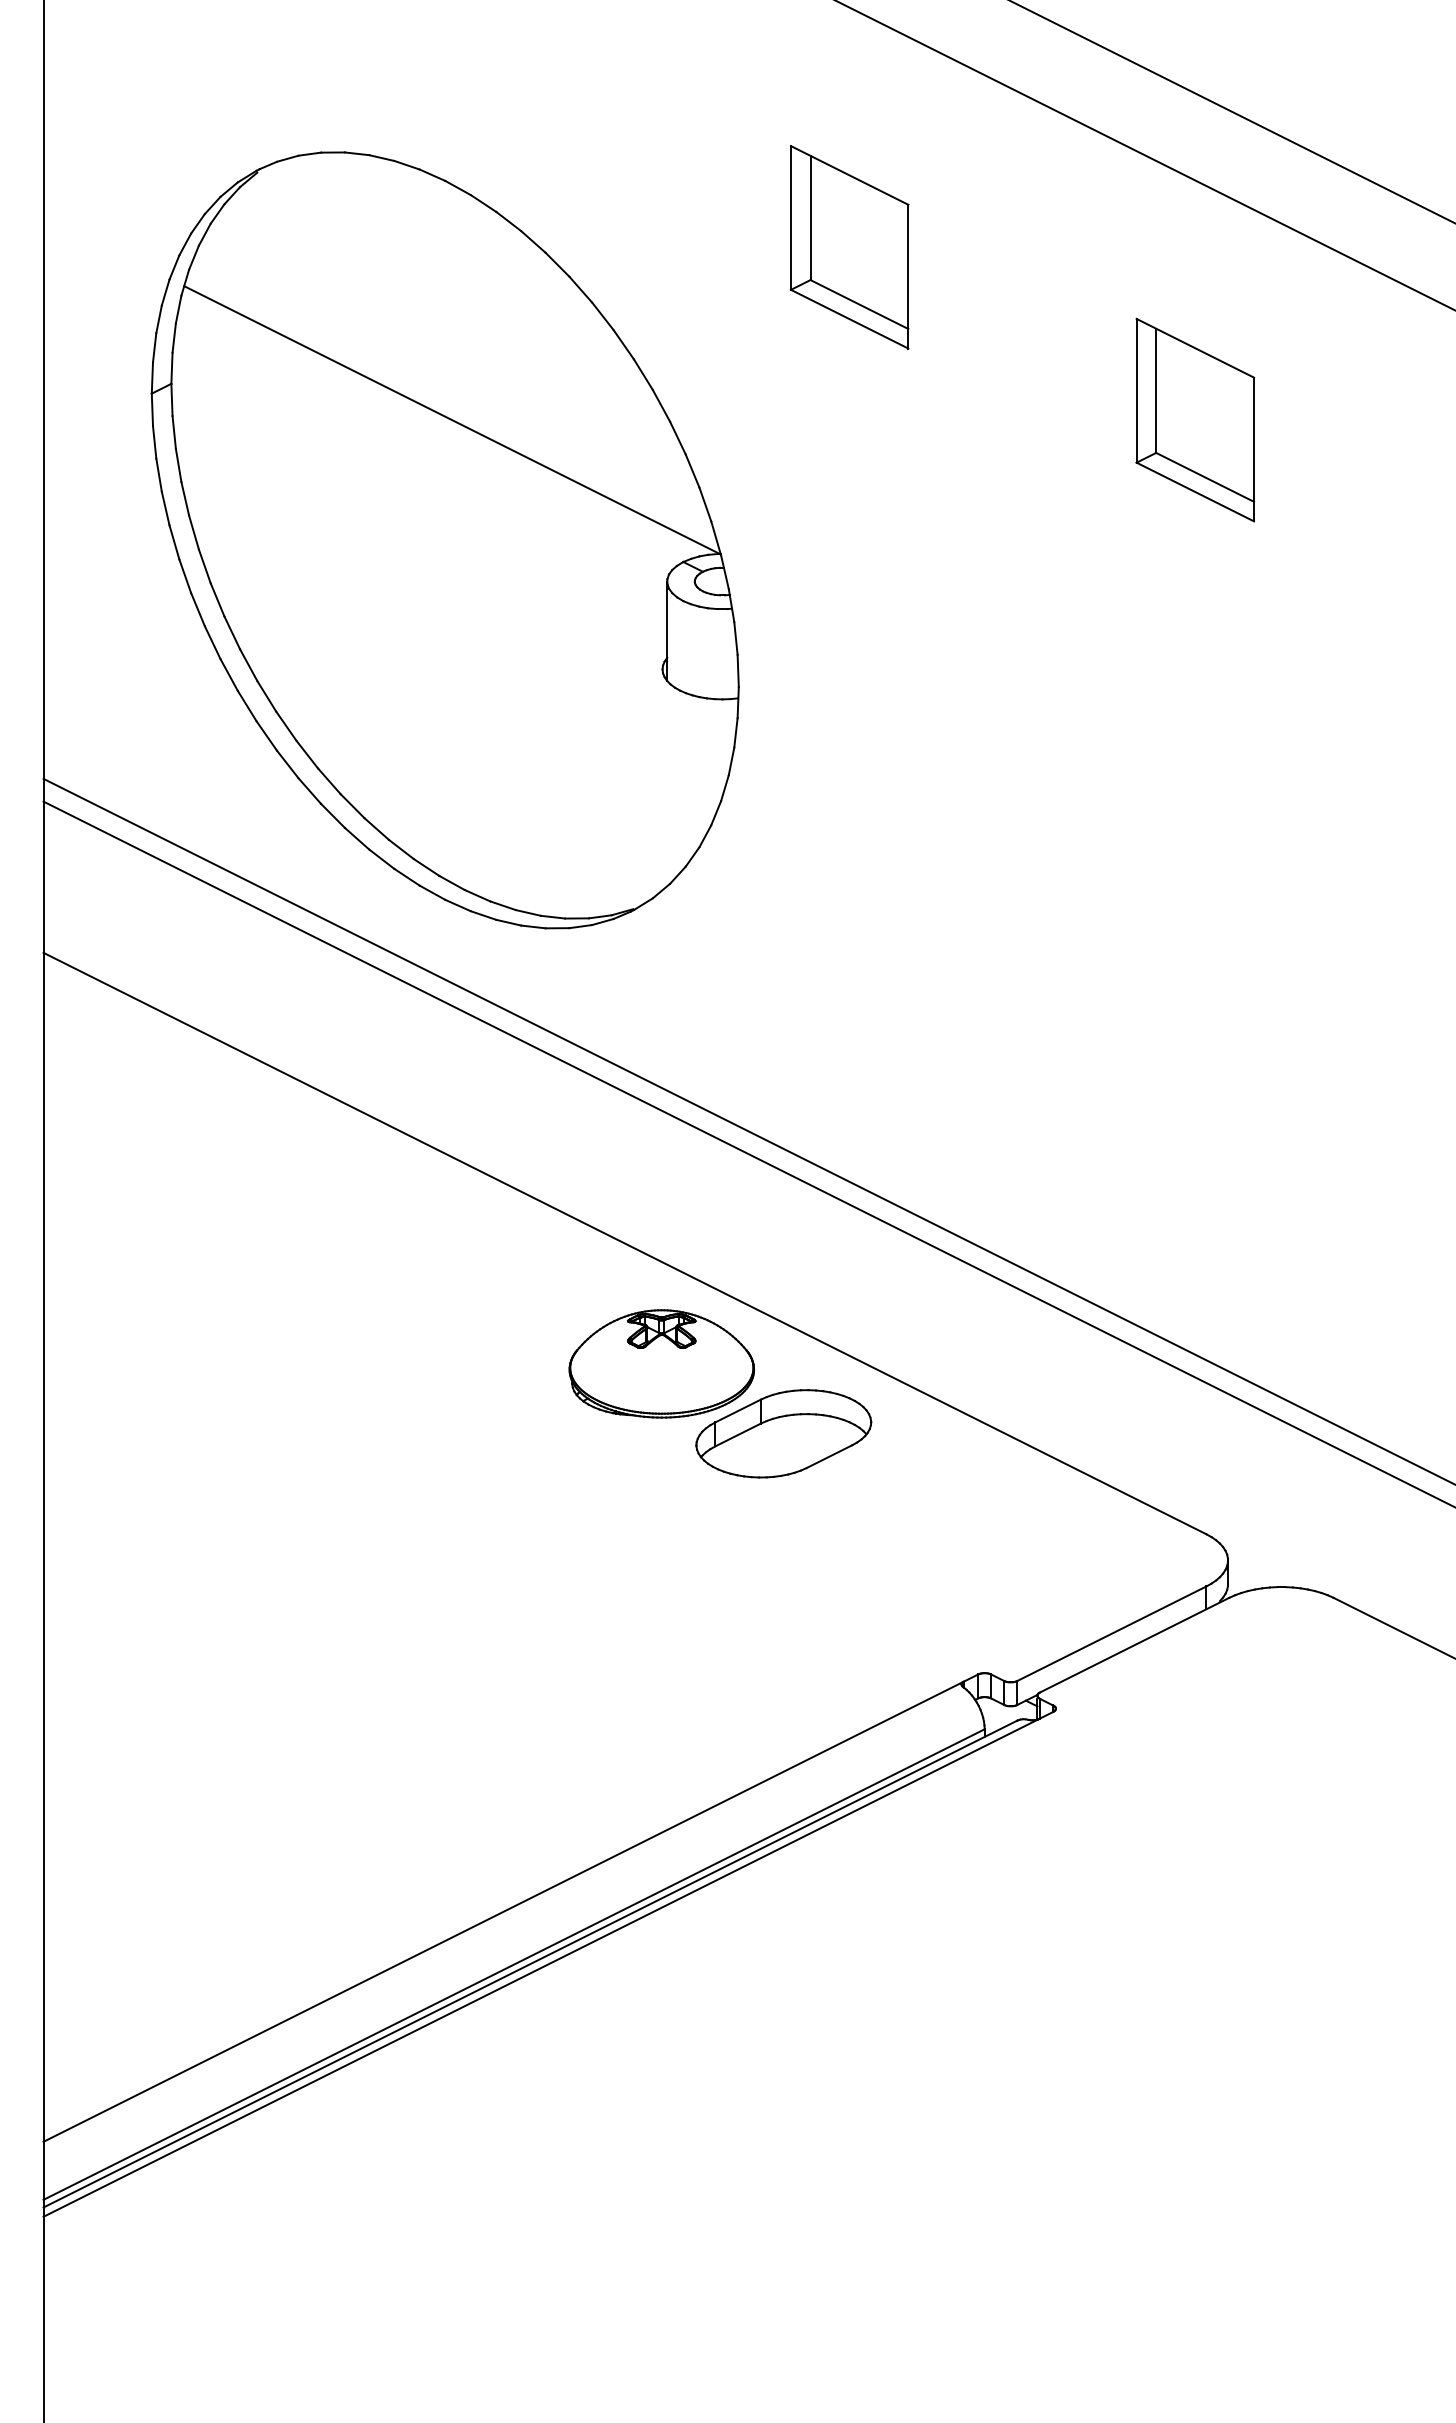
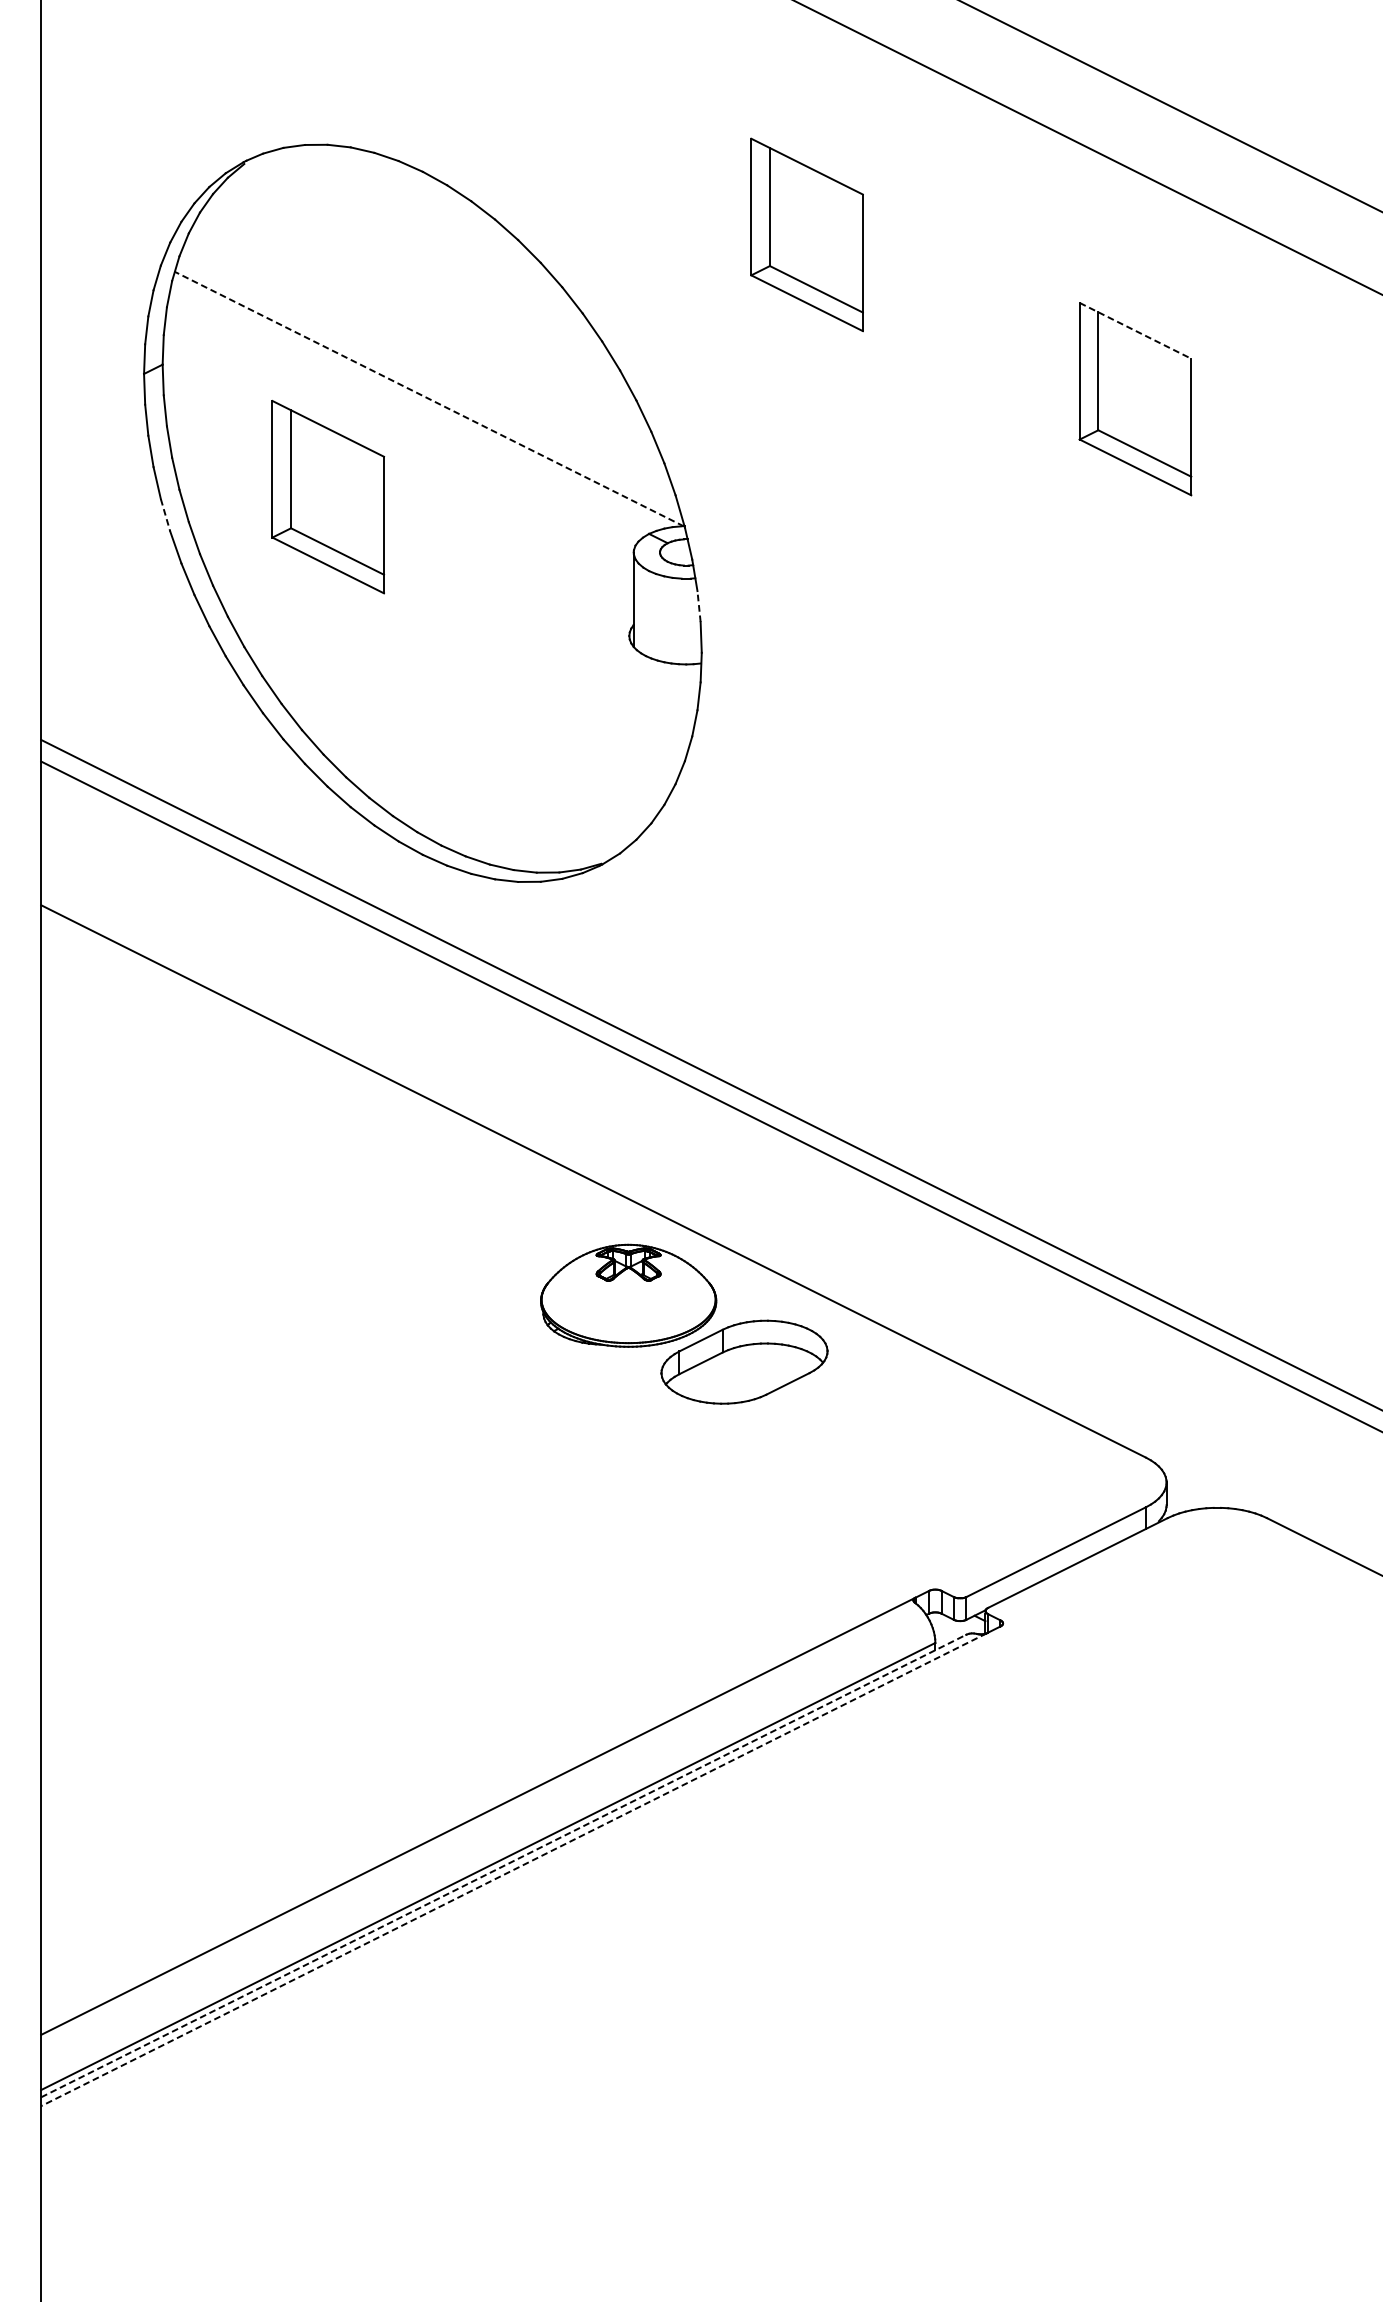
line: (1195, 348) -> (1135, 331), solid -> dashed
line: (451, 419) -> (428, 398), solid -> dashed
part: (345, 523) -> (328, 497), added
line: (174, 542) -> (165, 515), solid -> dashed
line: (735, 638) -> (698, 606), solid -> dashed
line: (530, 1963) -> (503, 1865), solid -> dashed
line: (540, 1968) -> (513, 1870), solid -> dashed

